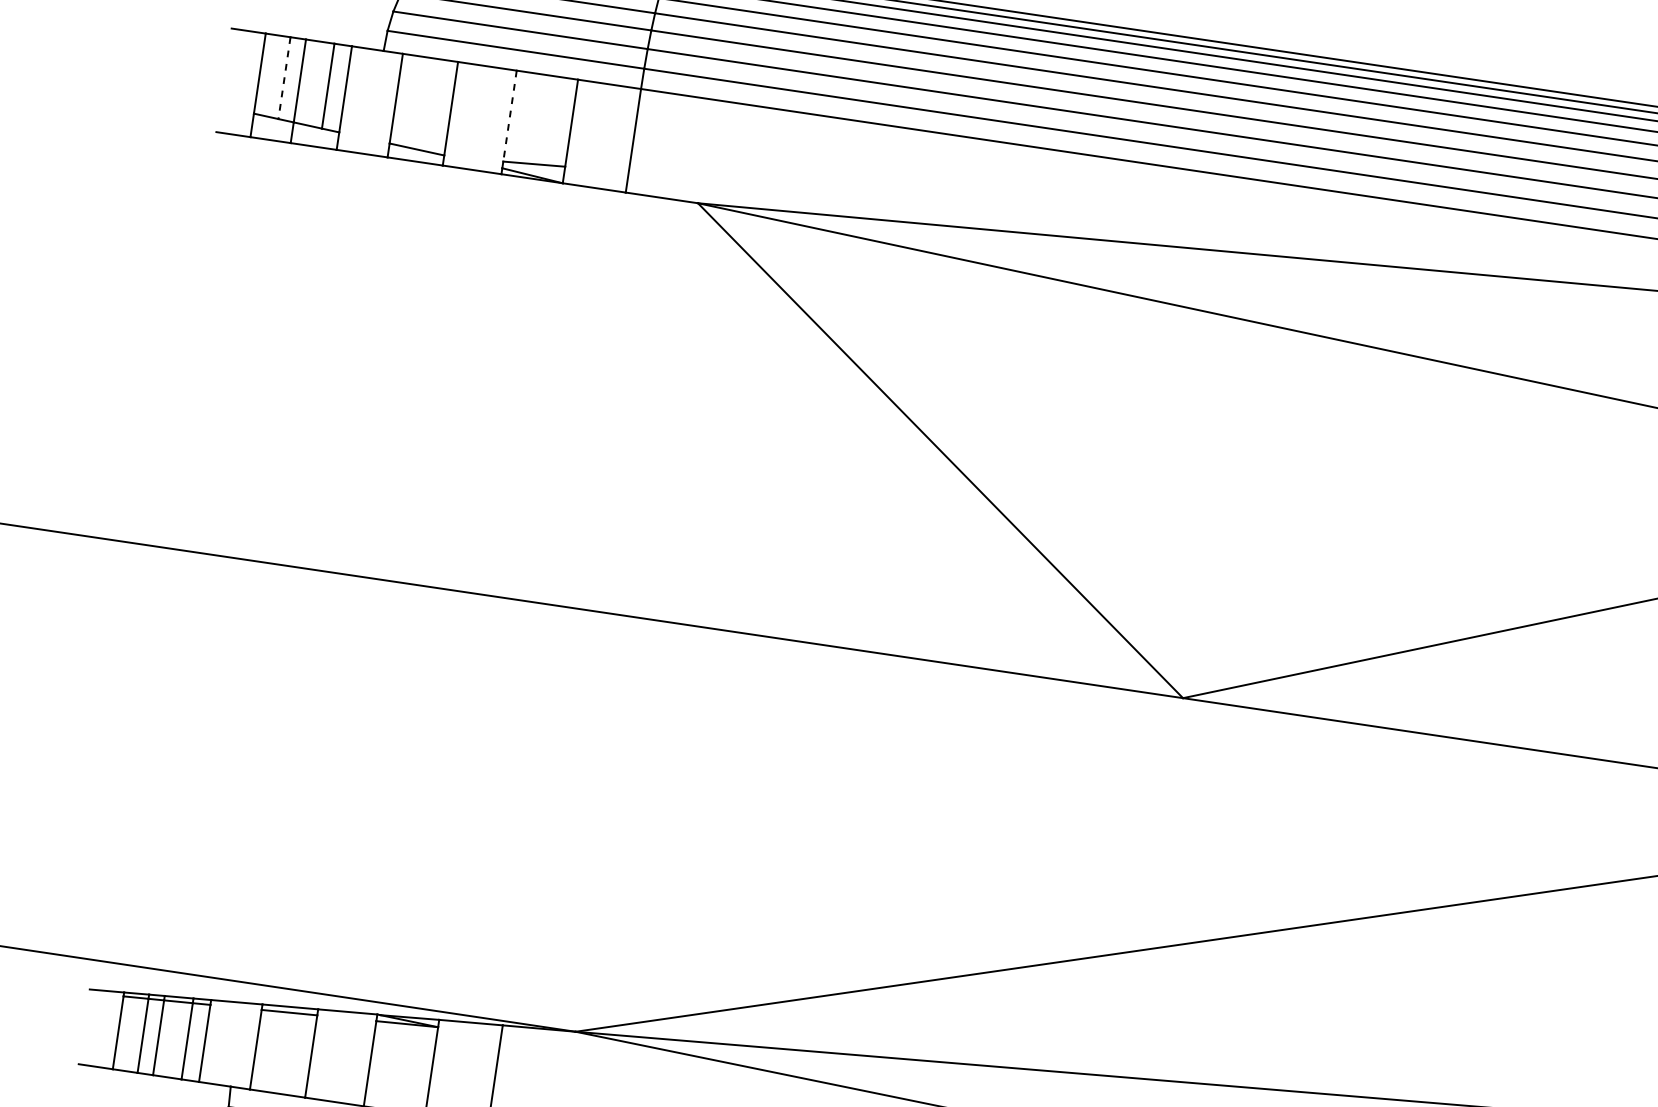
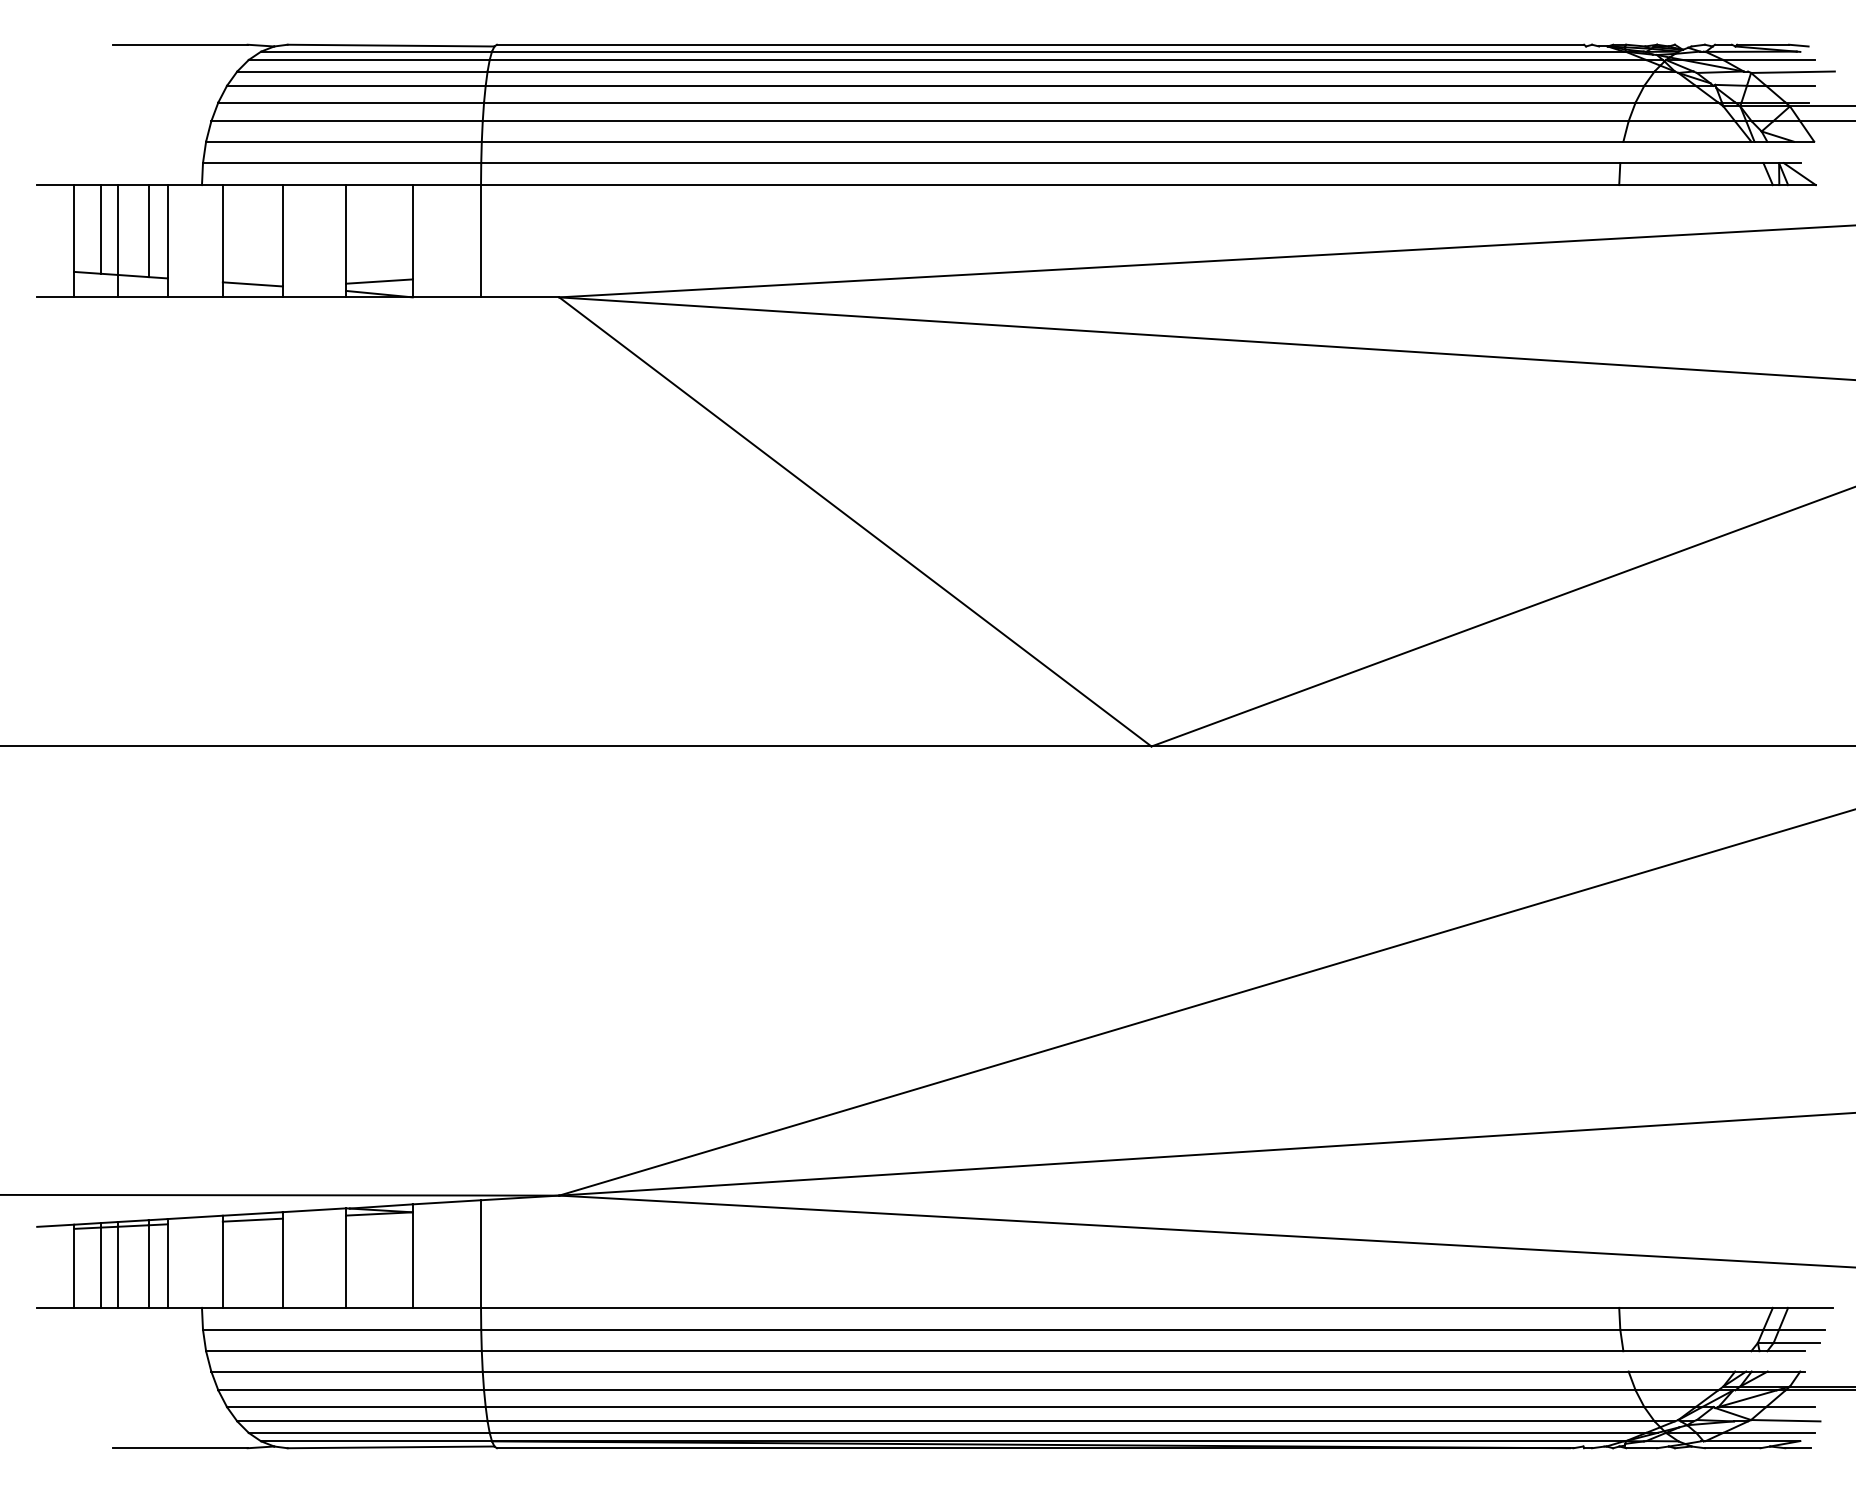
line: (284, 78) -> (101, 229), dashed -> solid
line: (510, 116) -> (346, 234), dashed -> solid

